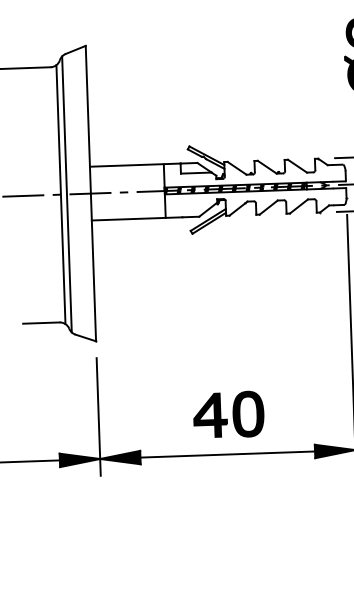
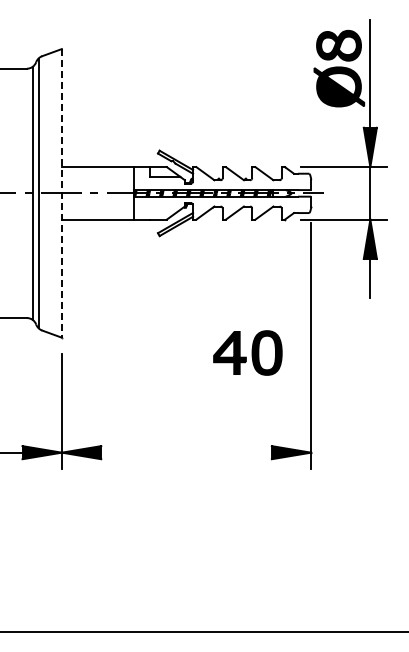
line: (90, 193) -> (61, 193), solid -> dashed
part: (228, 414) -> (247, 352), moved
line: (227, 454) -> (186, 452), removed

